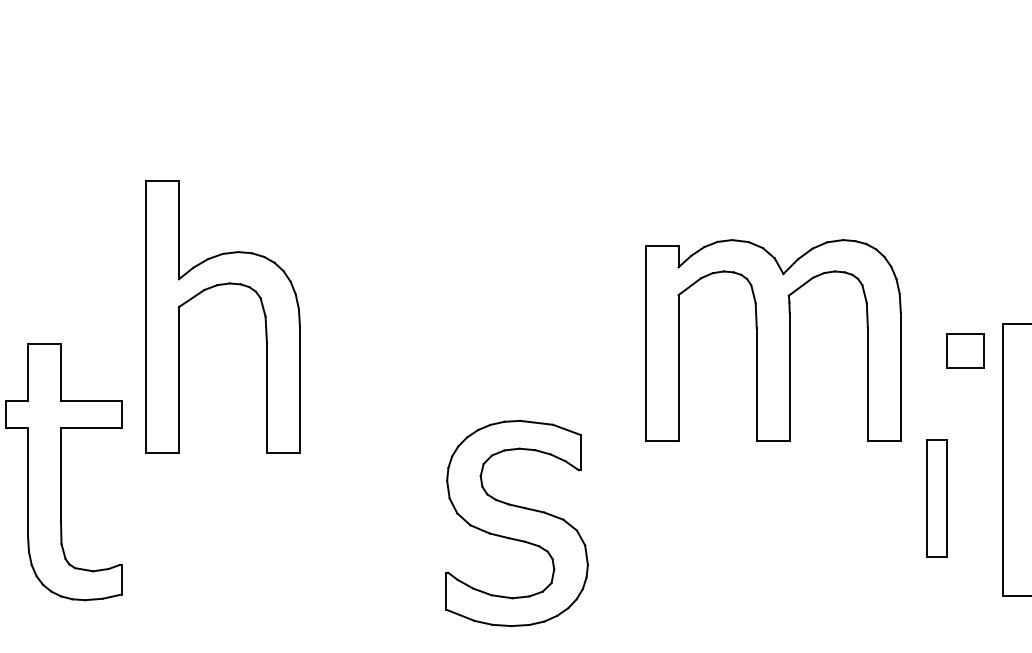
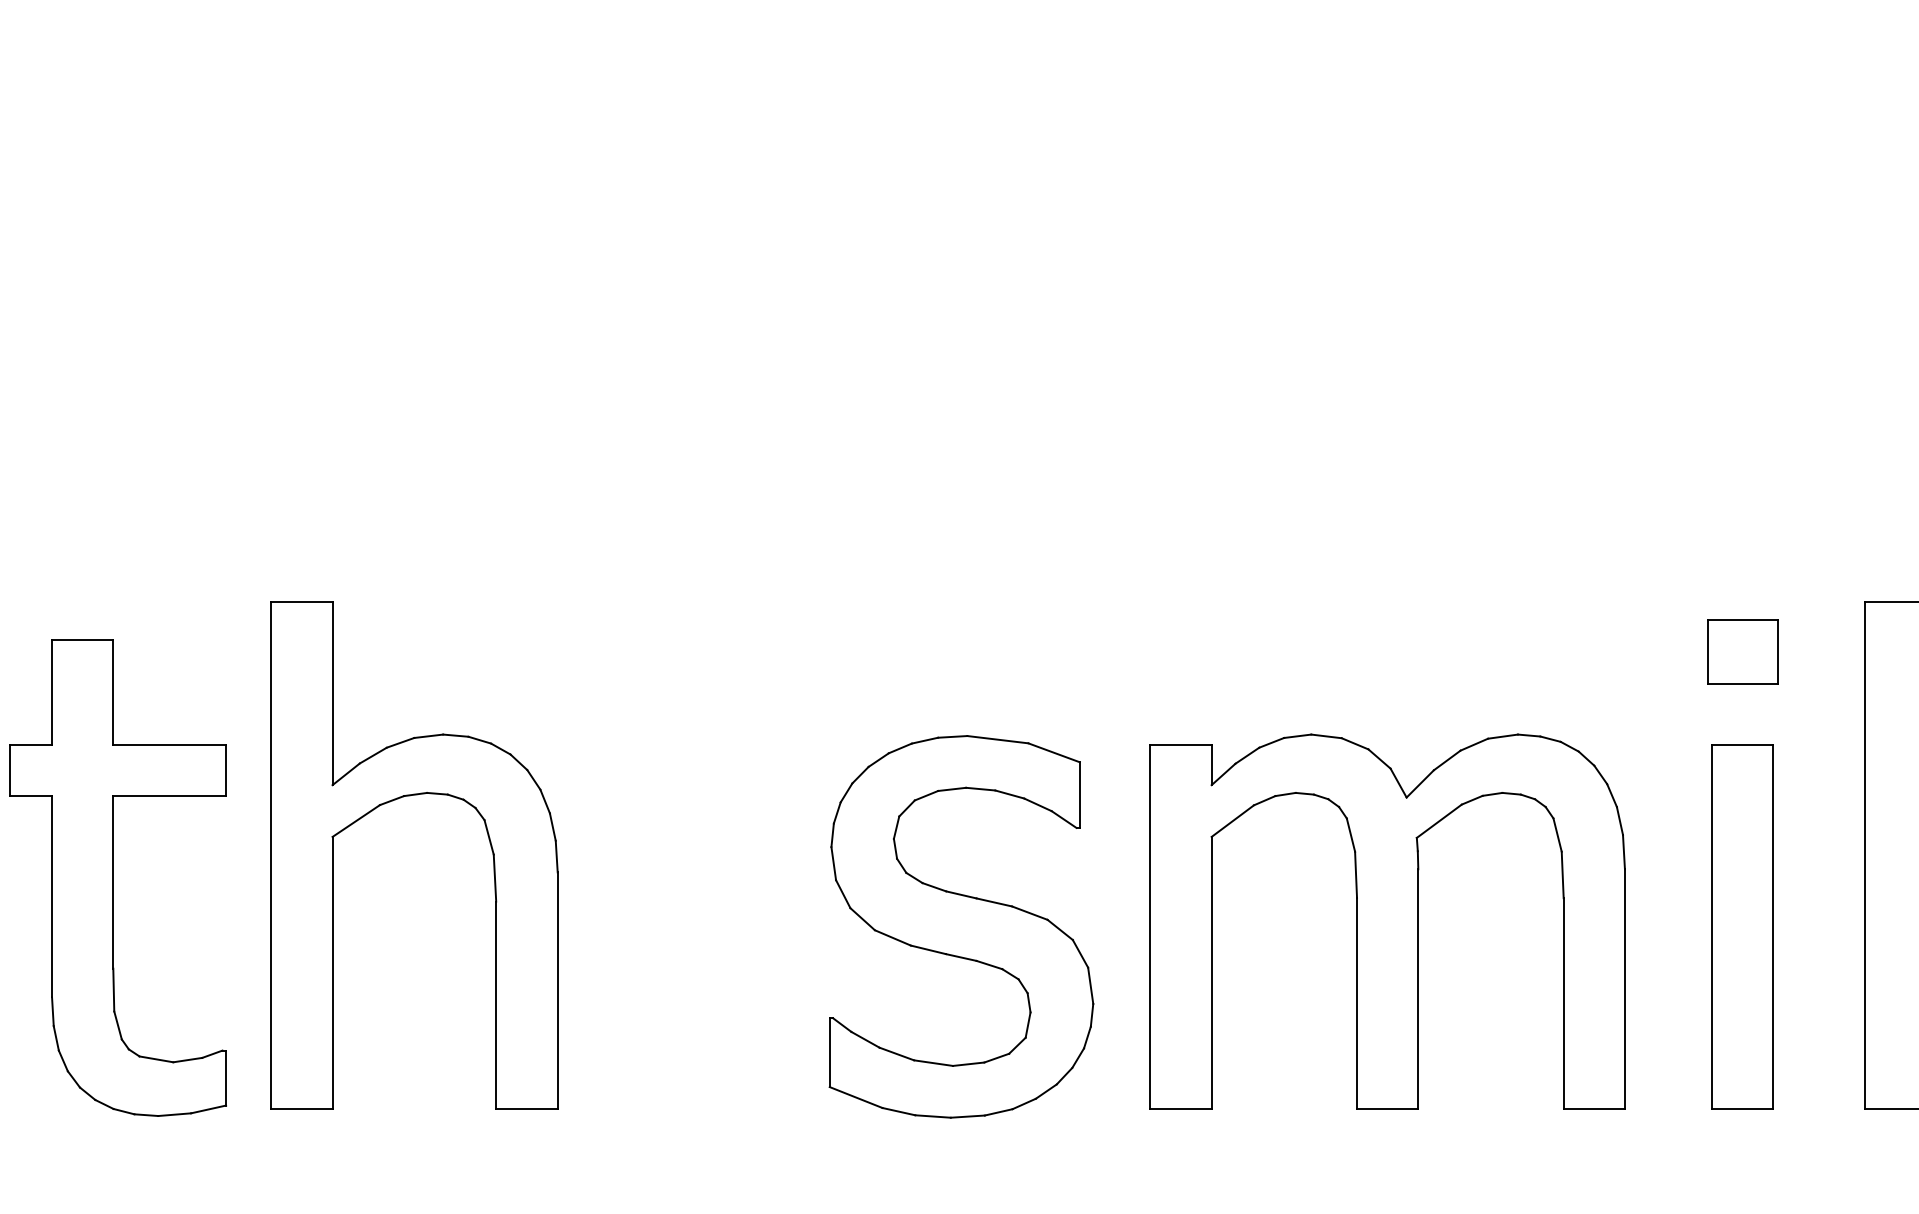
part: (209, 289) -> (389, 804), moved
part: (773, 340) -> (1388, 921), moved
part: (965, 350) -> (1743, 651), moved
part: (937, 498) -> (1743, 926), size x1.67
part: (516, 523) -> (960, 926), moved

